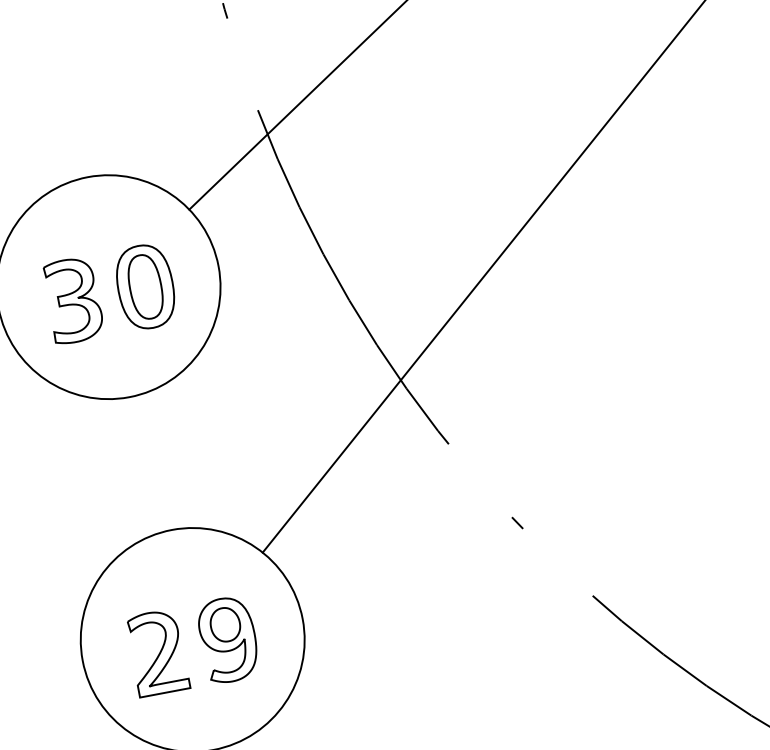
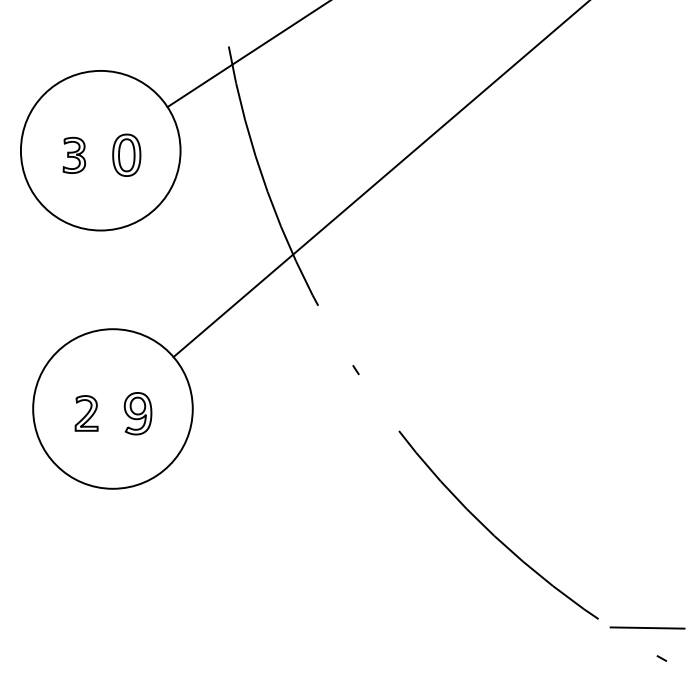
part: (145, 285) -> (126, 154), size x0.7
part: (73, 300) -> (74, 155), size x0.6
part: (227, 639) -> (137, 413), size x0.7
part: (157, 653) -> (86, 413), size x0.6

